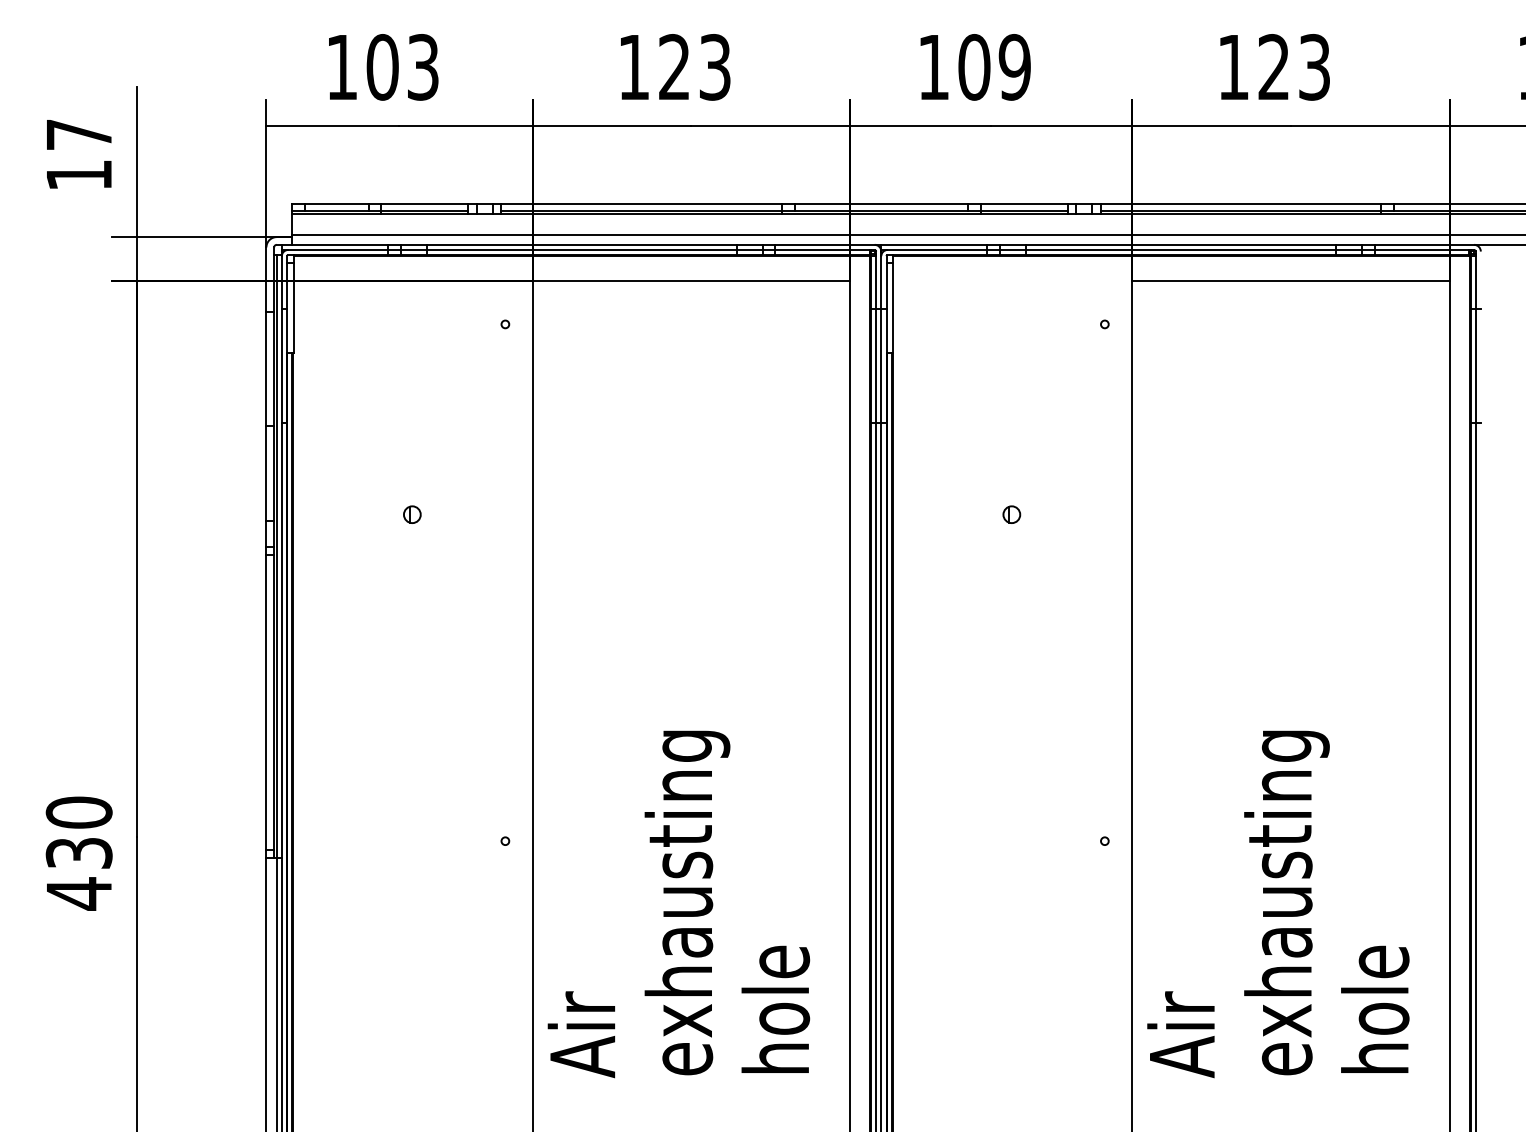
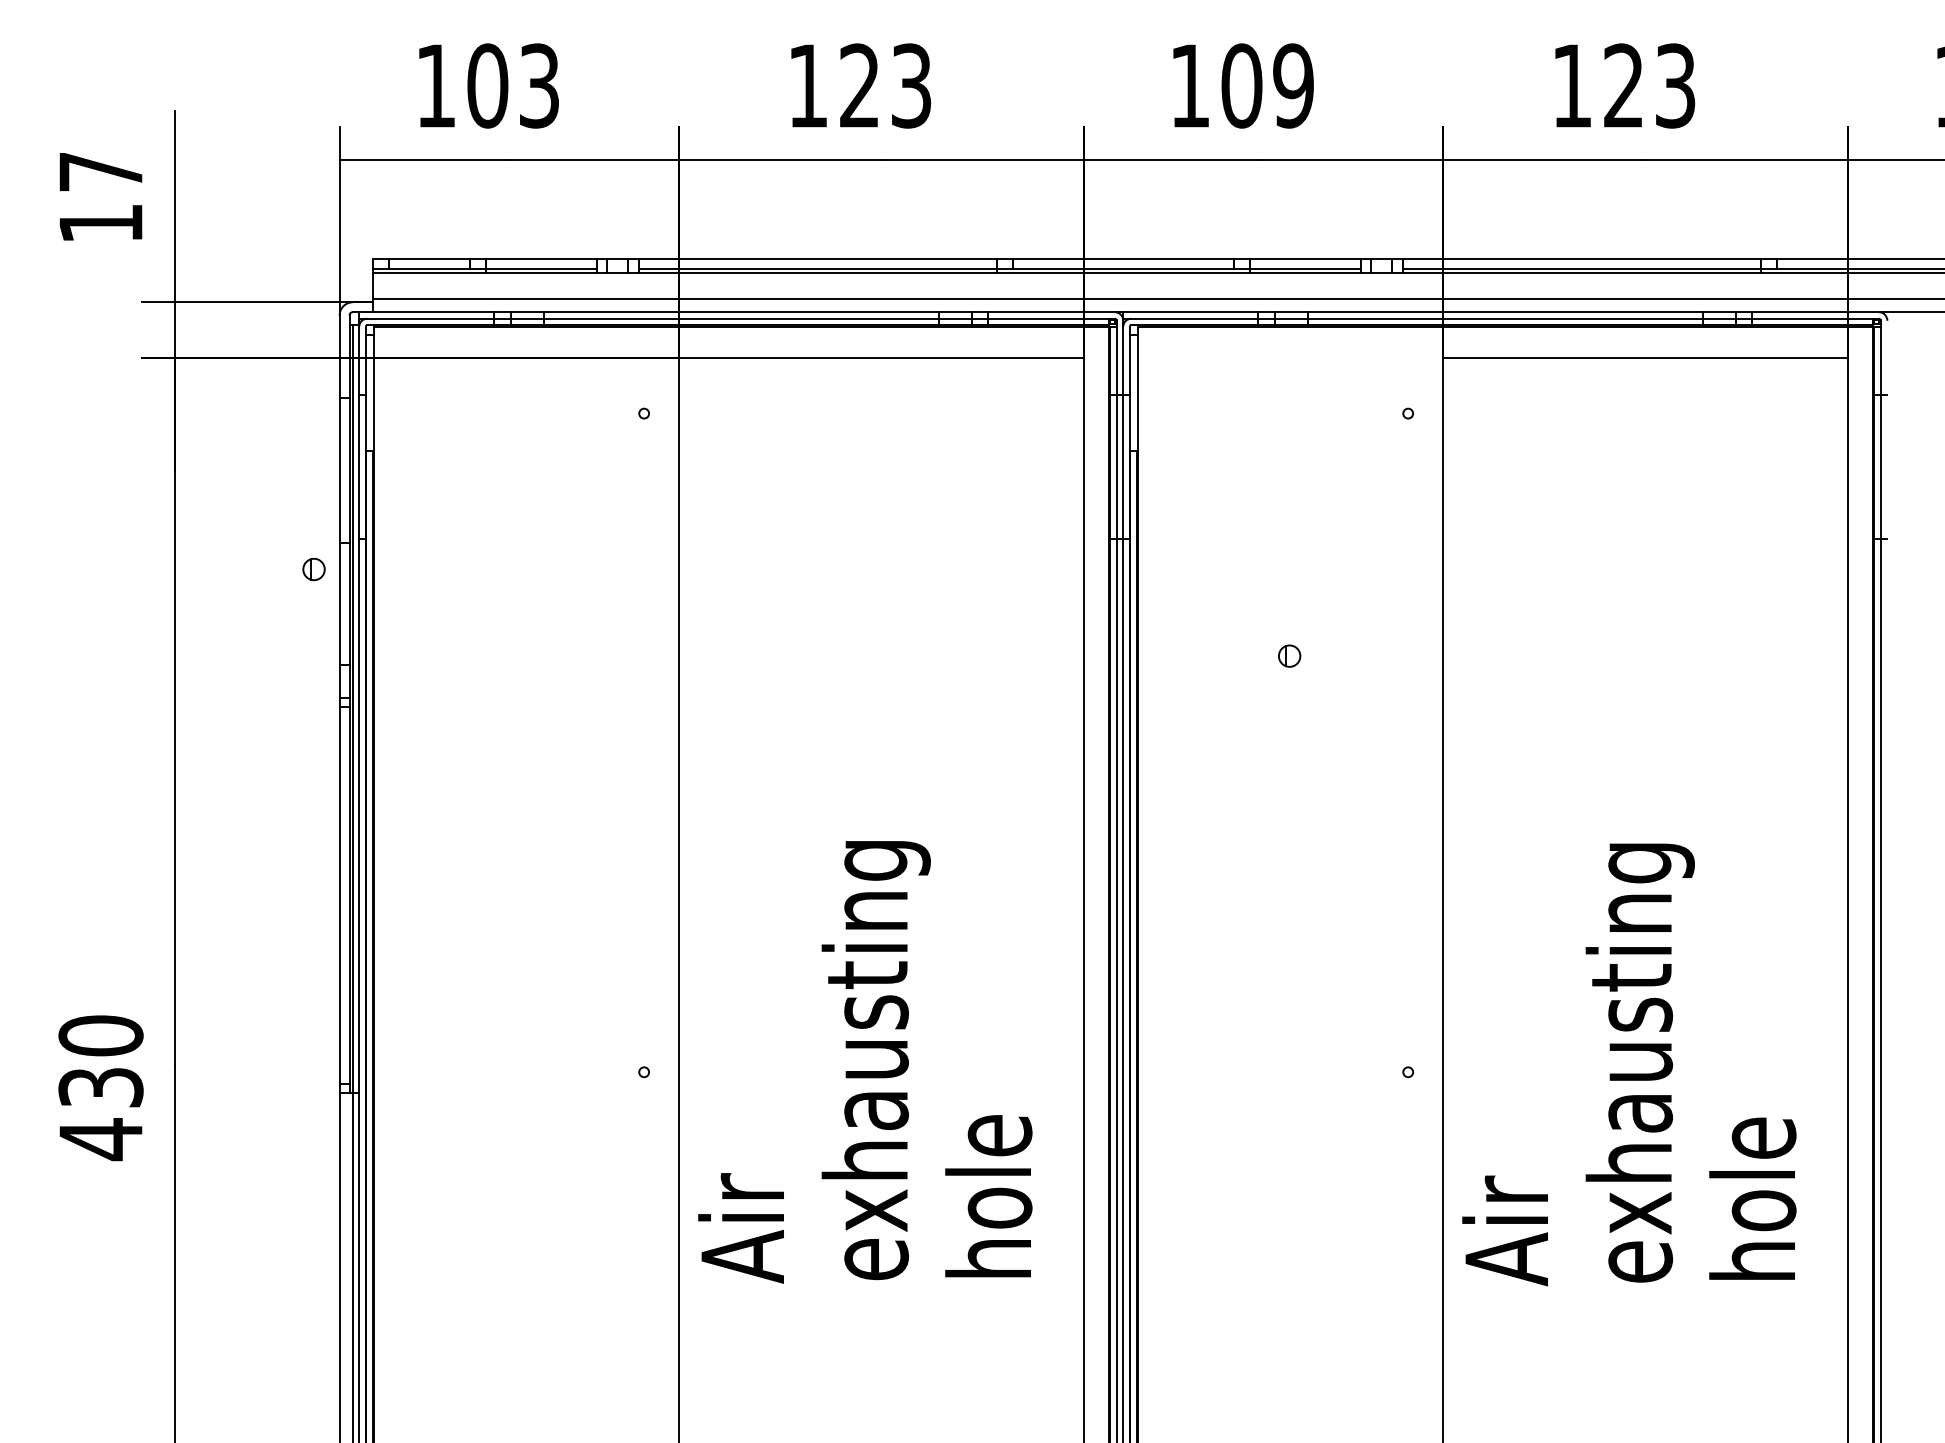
part: (412, 514) -> (314, 569), moved
text: (678, 904) -> (864, 1062), moved
text: (1278, 904) -> (1629, 1064), moved

